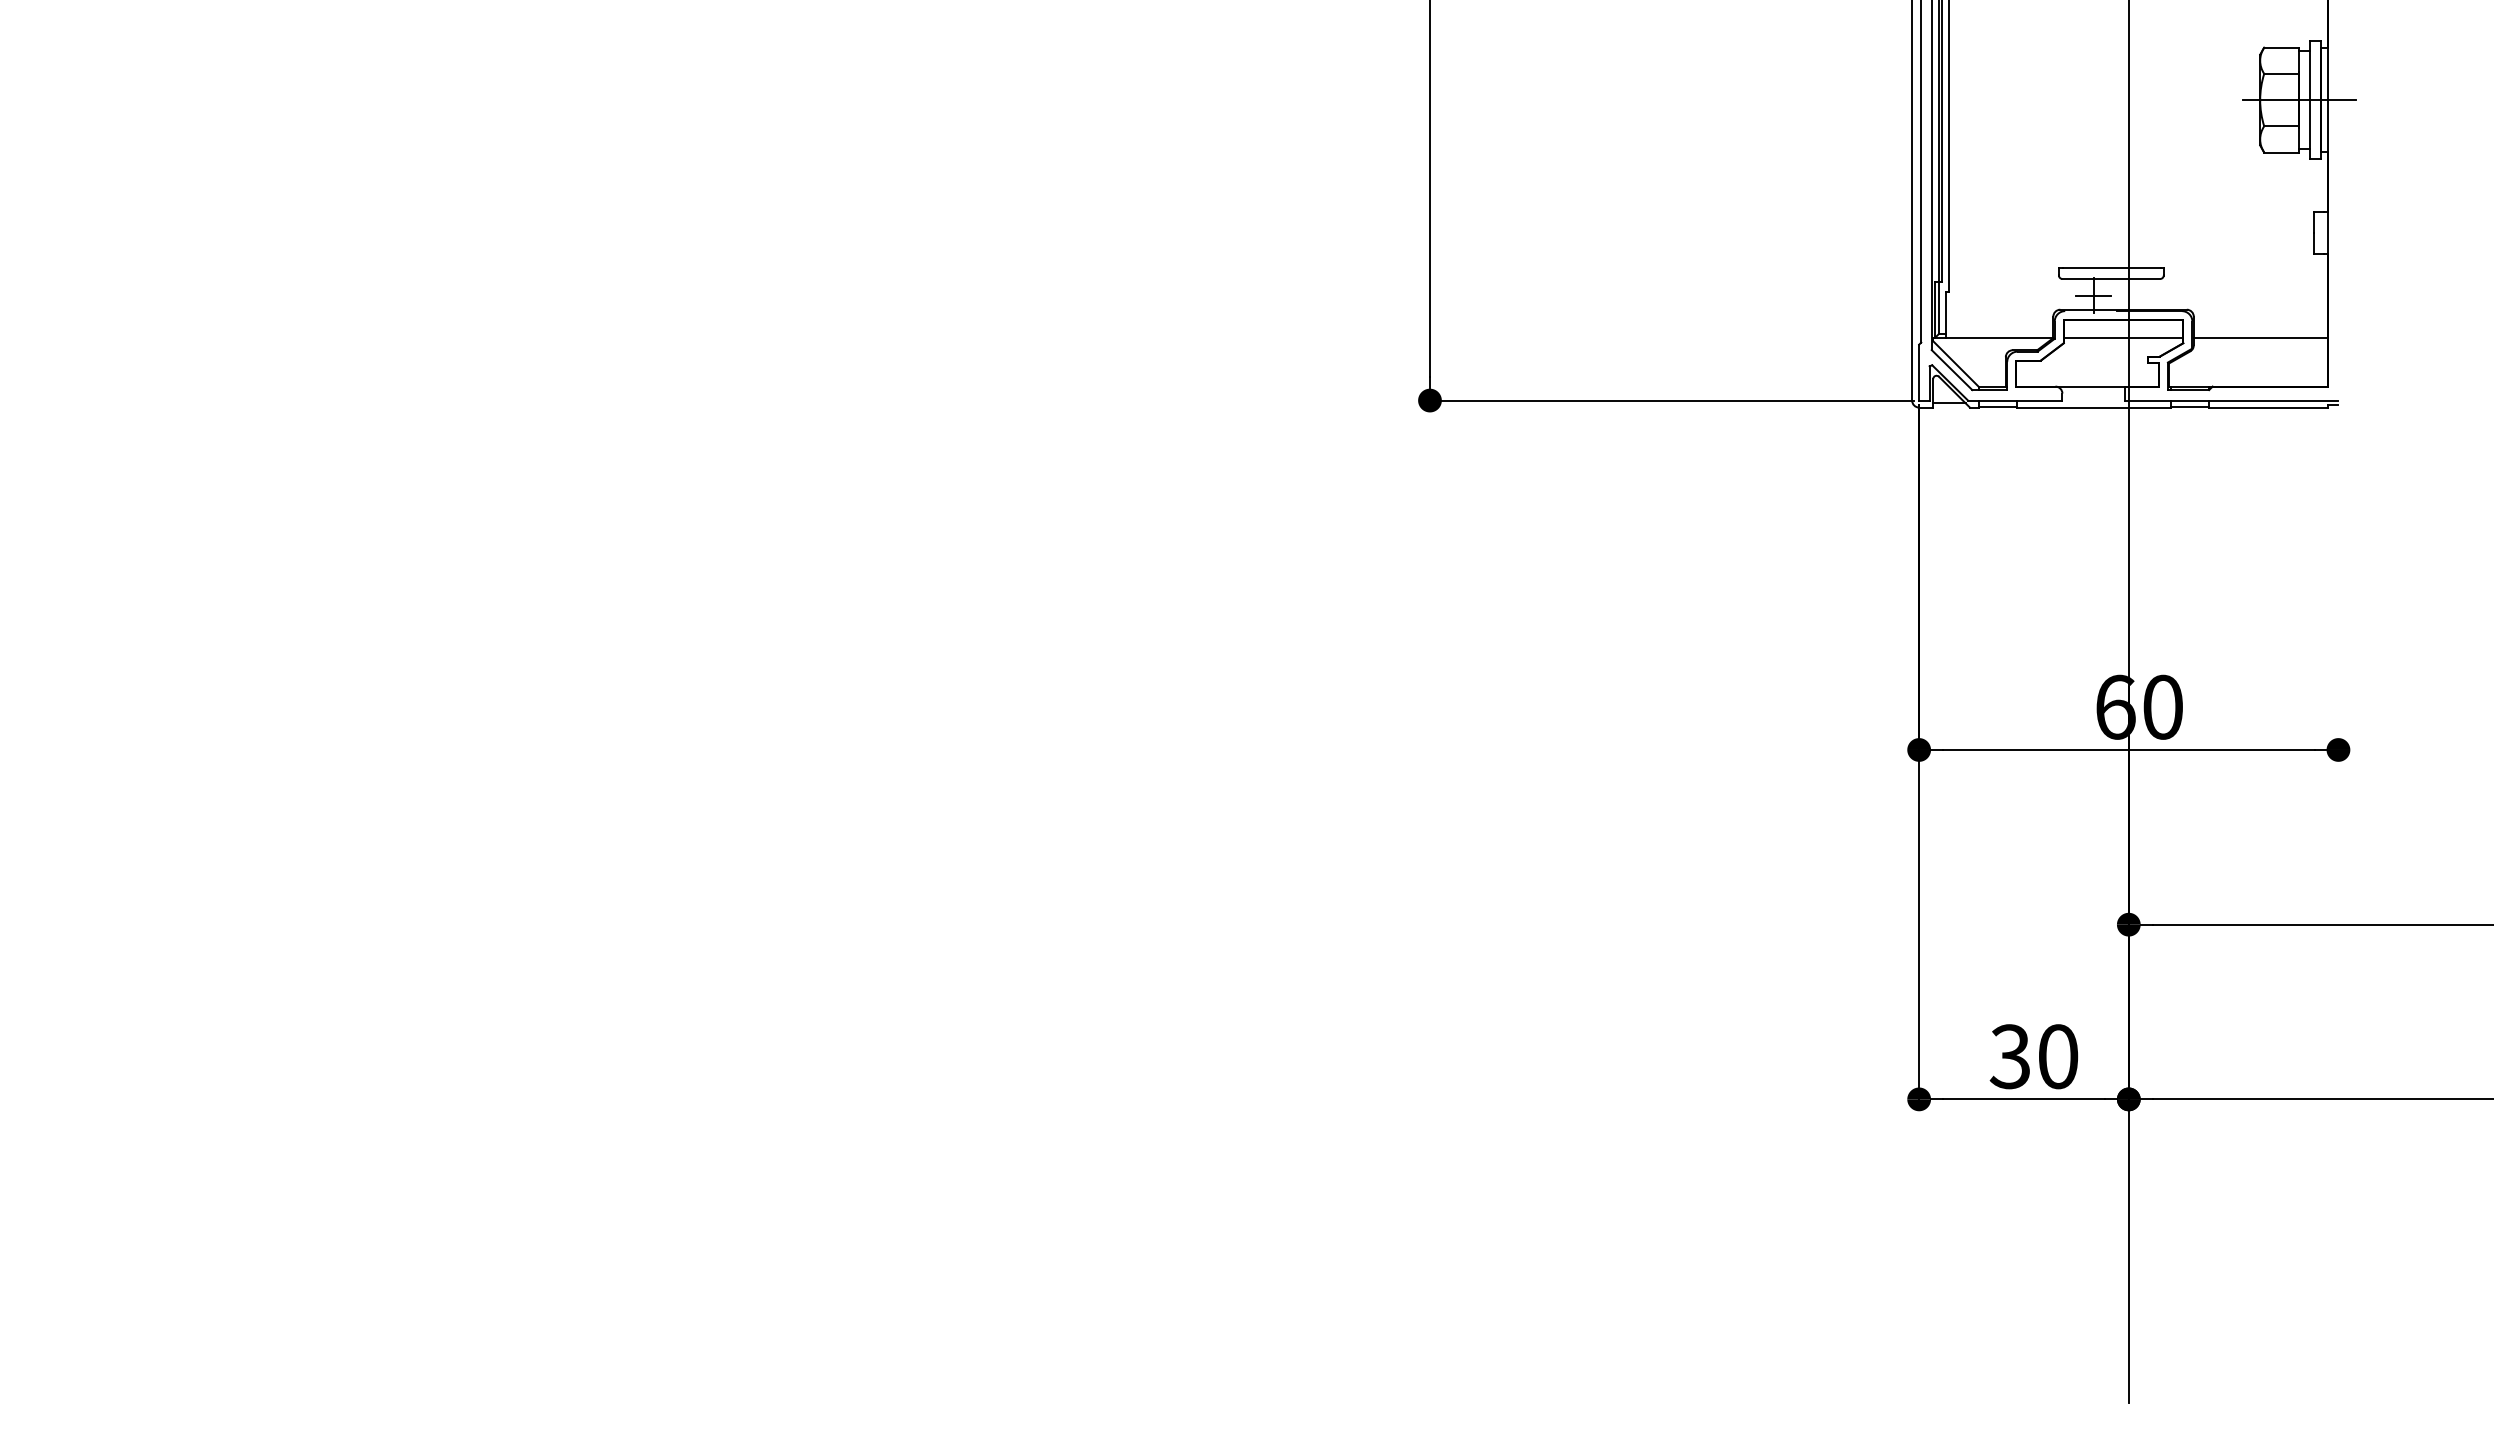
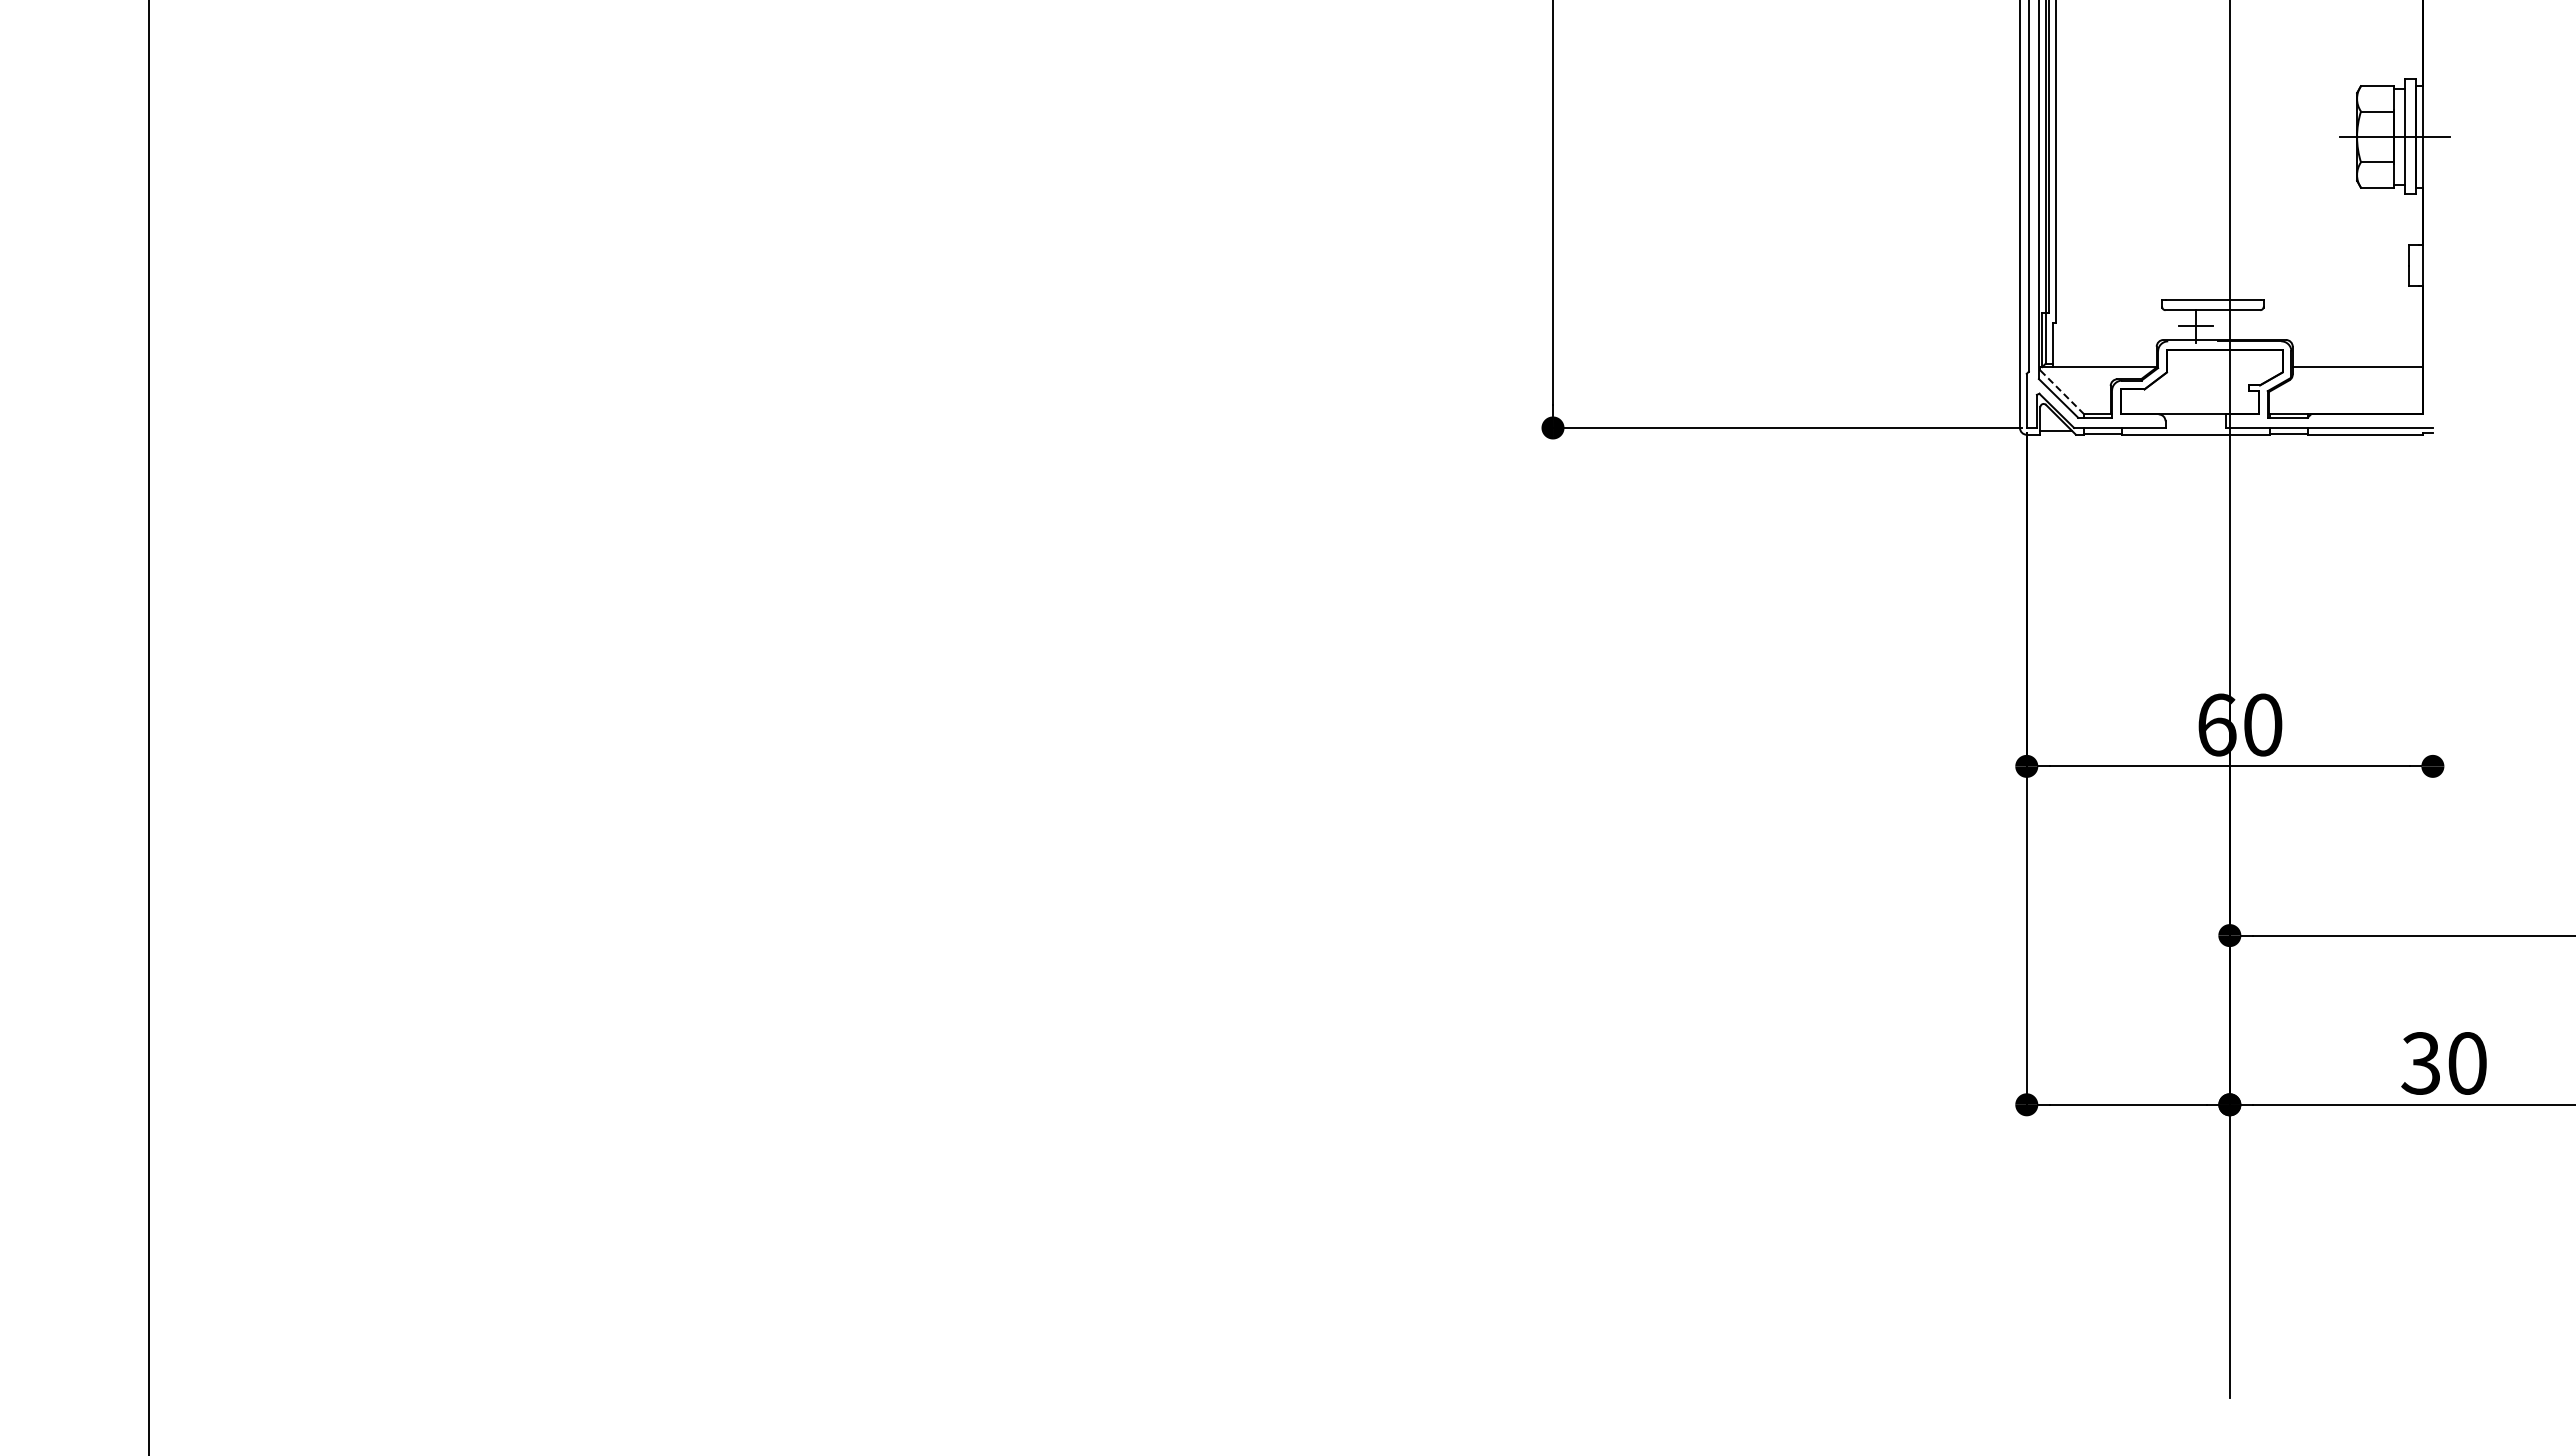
line: (2123, 338) -> (2224, 367), removed
line: (1955, 363) -> (2061, 392), solid -> dashed
text: (2033, 1056) -> (2443, 1063), moved

